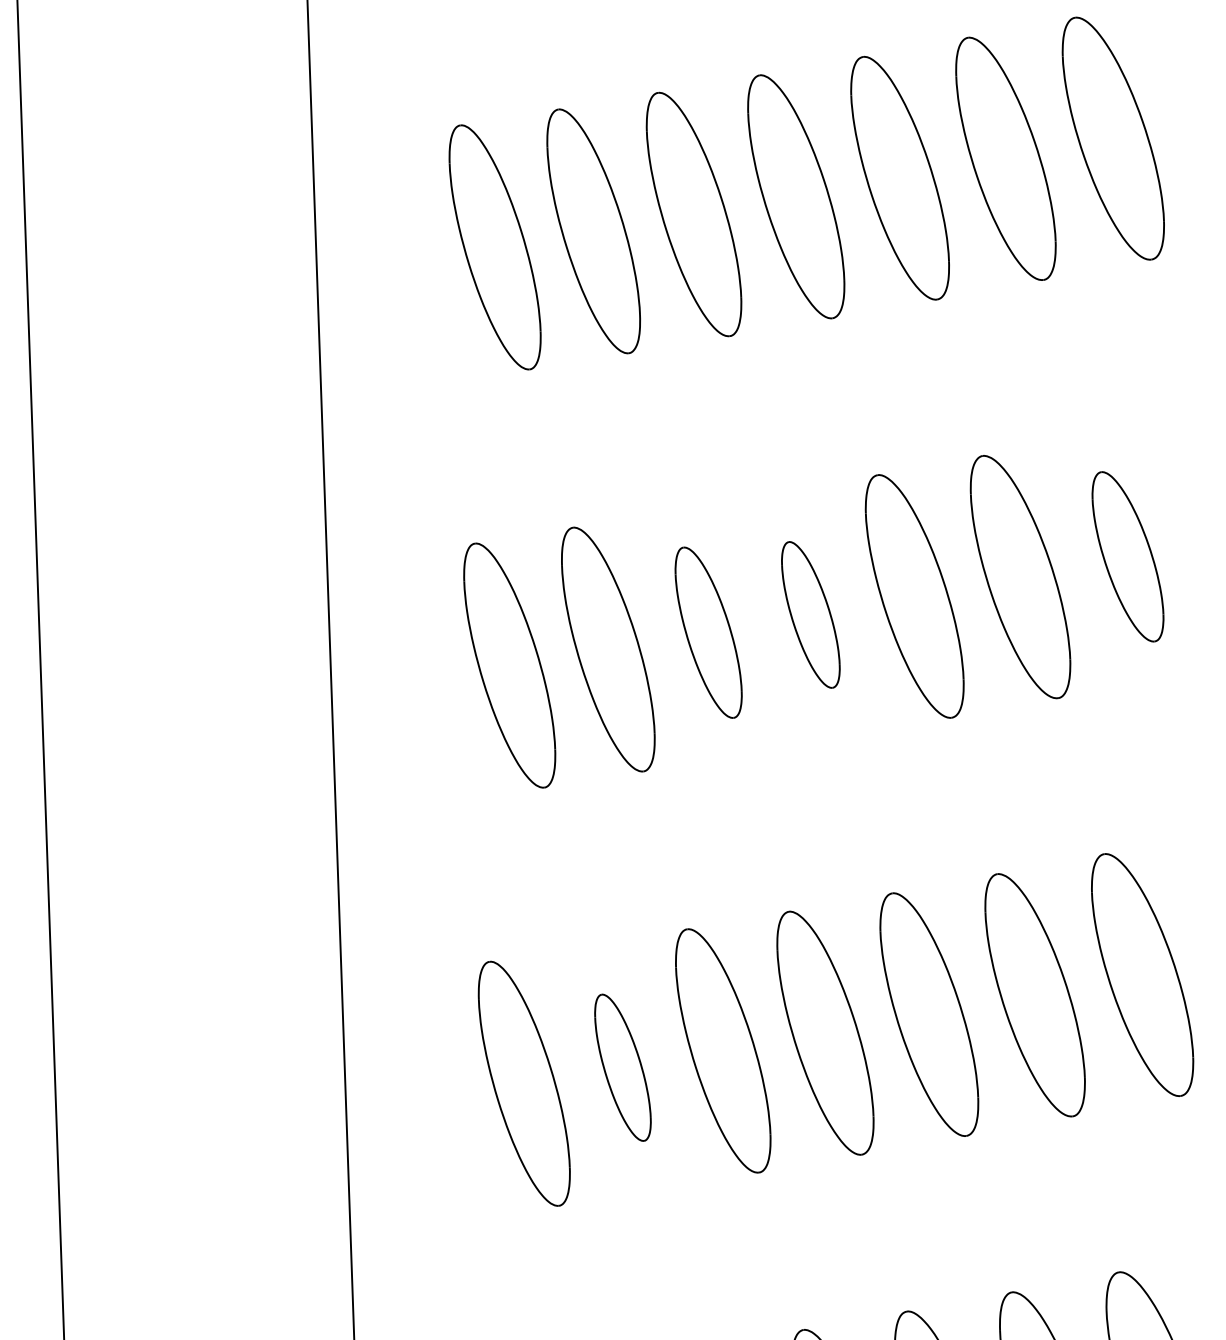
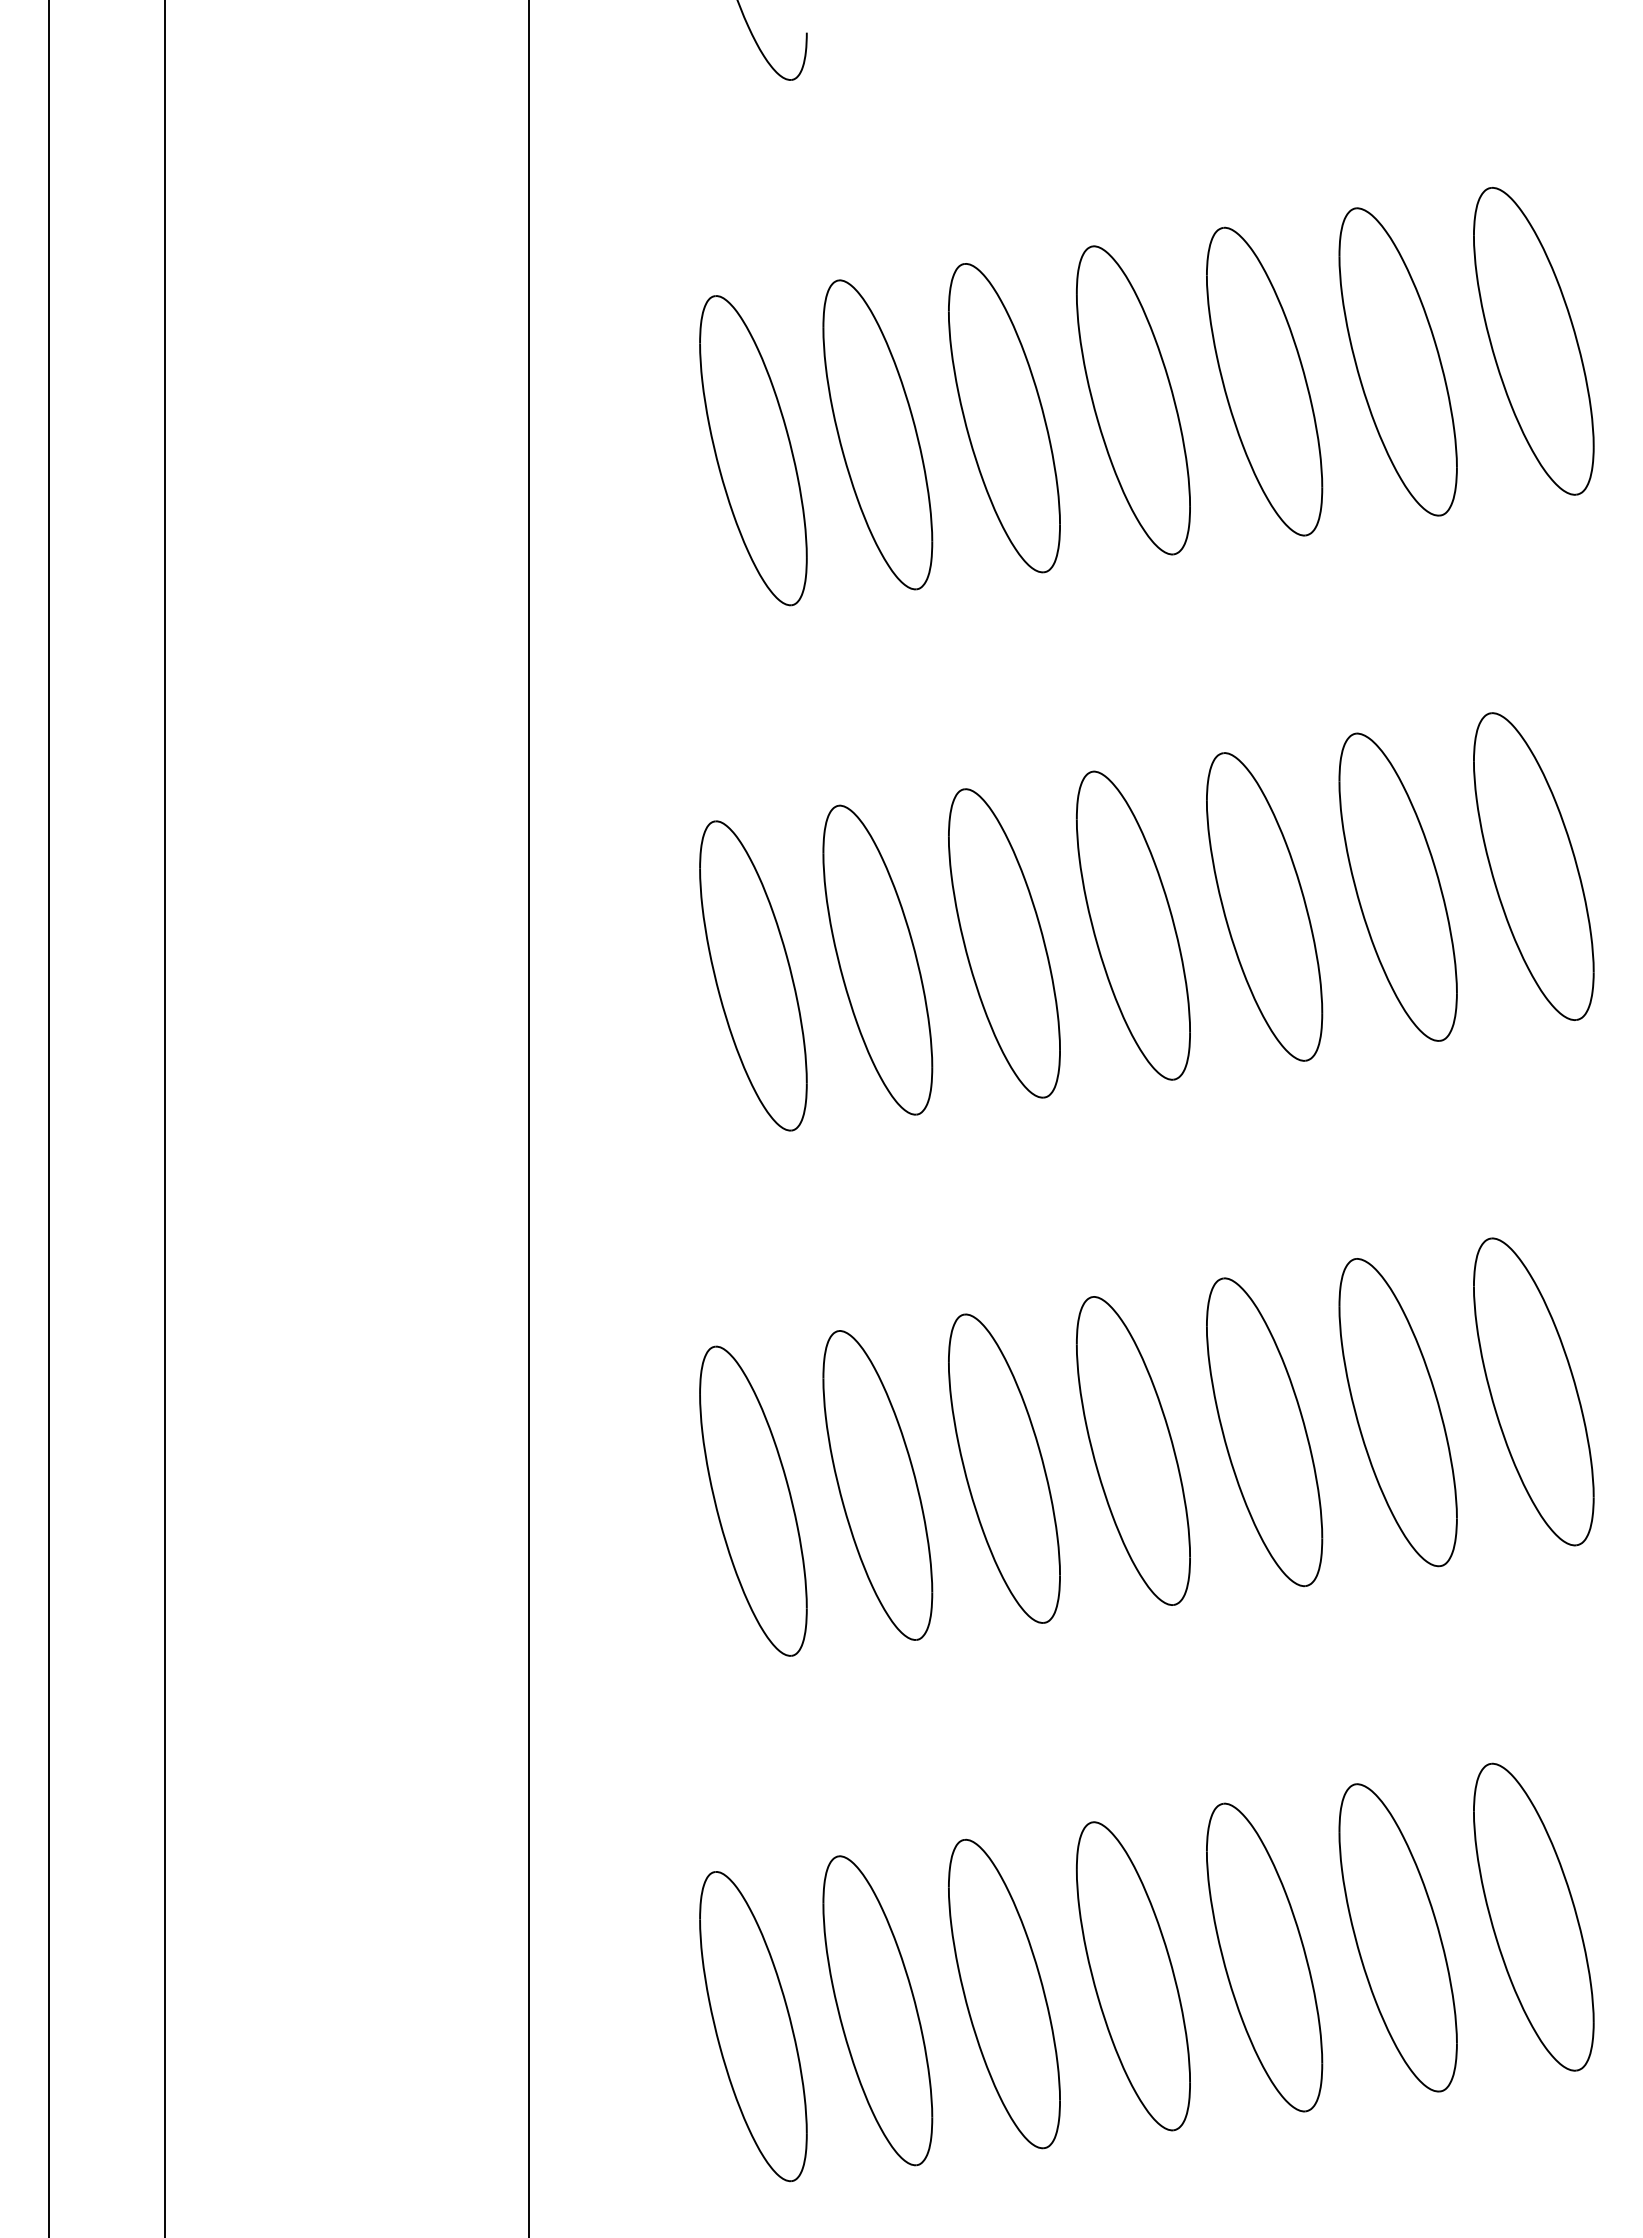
part: (1127, 556) -> (1533, 866), size x1.43
part: (810, 614) -> (1133, 925), size x1.67
part: (708, 632) -> (1004, 943), size x1.43
part: (622, 1067) -> (877, 1485), size x1.67

